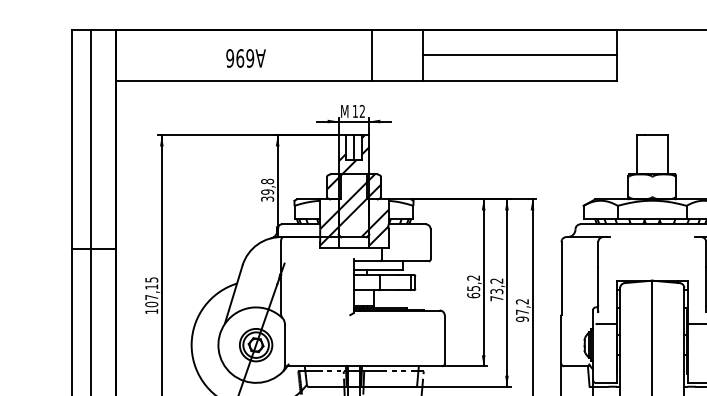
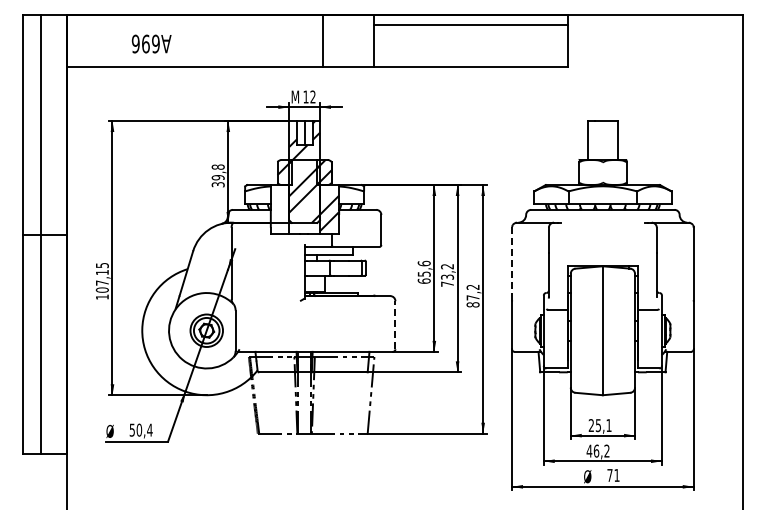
line: (519, 54) -> (470, 24), moved
text: (245, 57) -> (151, 43), moved
hatch: (328, 227) -> (279, 213), removed
text: (472, 277) -> (423, 263), 65,2 -> 65,6
line: (561, 278) -> (512, 264), solid -> dashed
text: (521, 318) -> (472, 304), 97,2 -> 87,2
line: (444, 338) -> (395, 324), solid -> dashed

